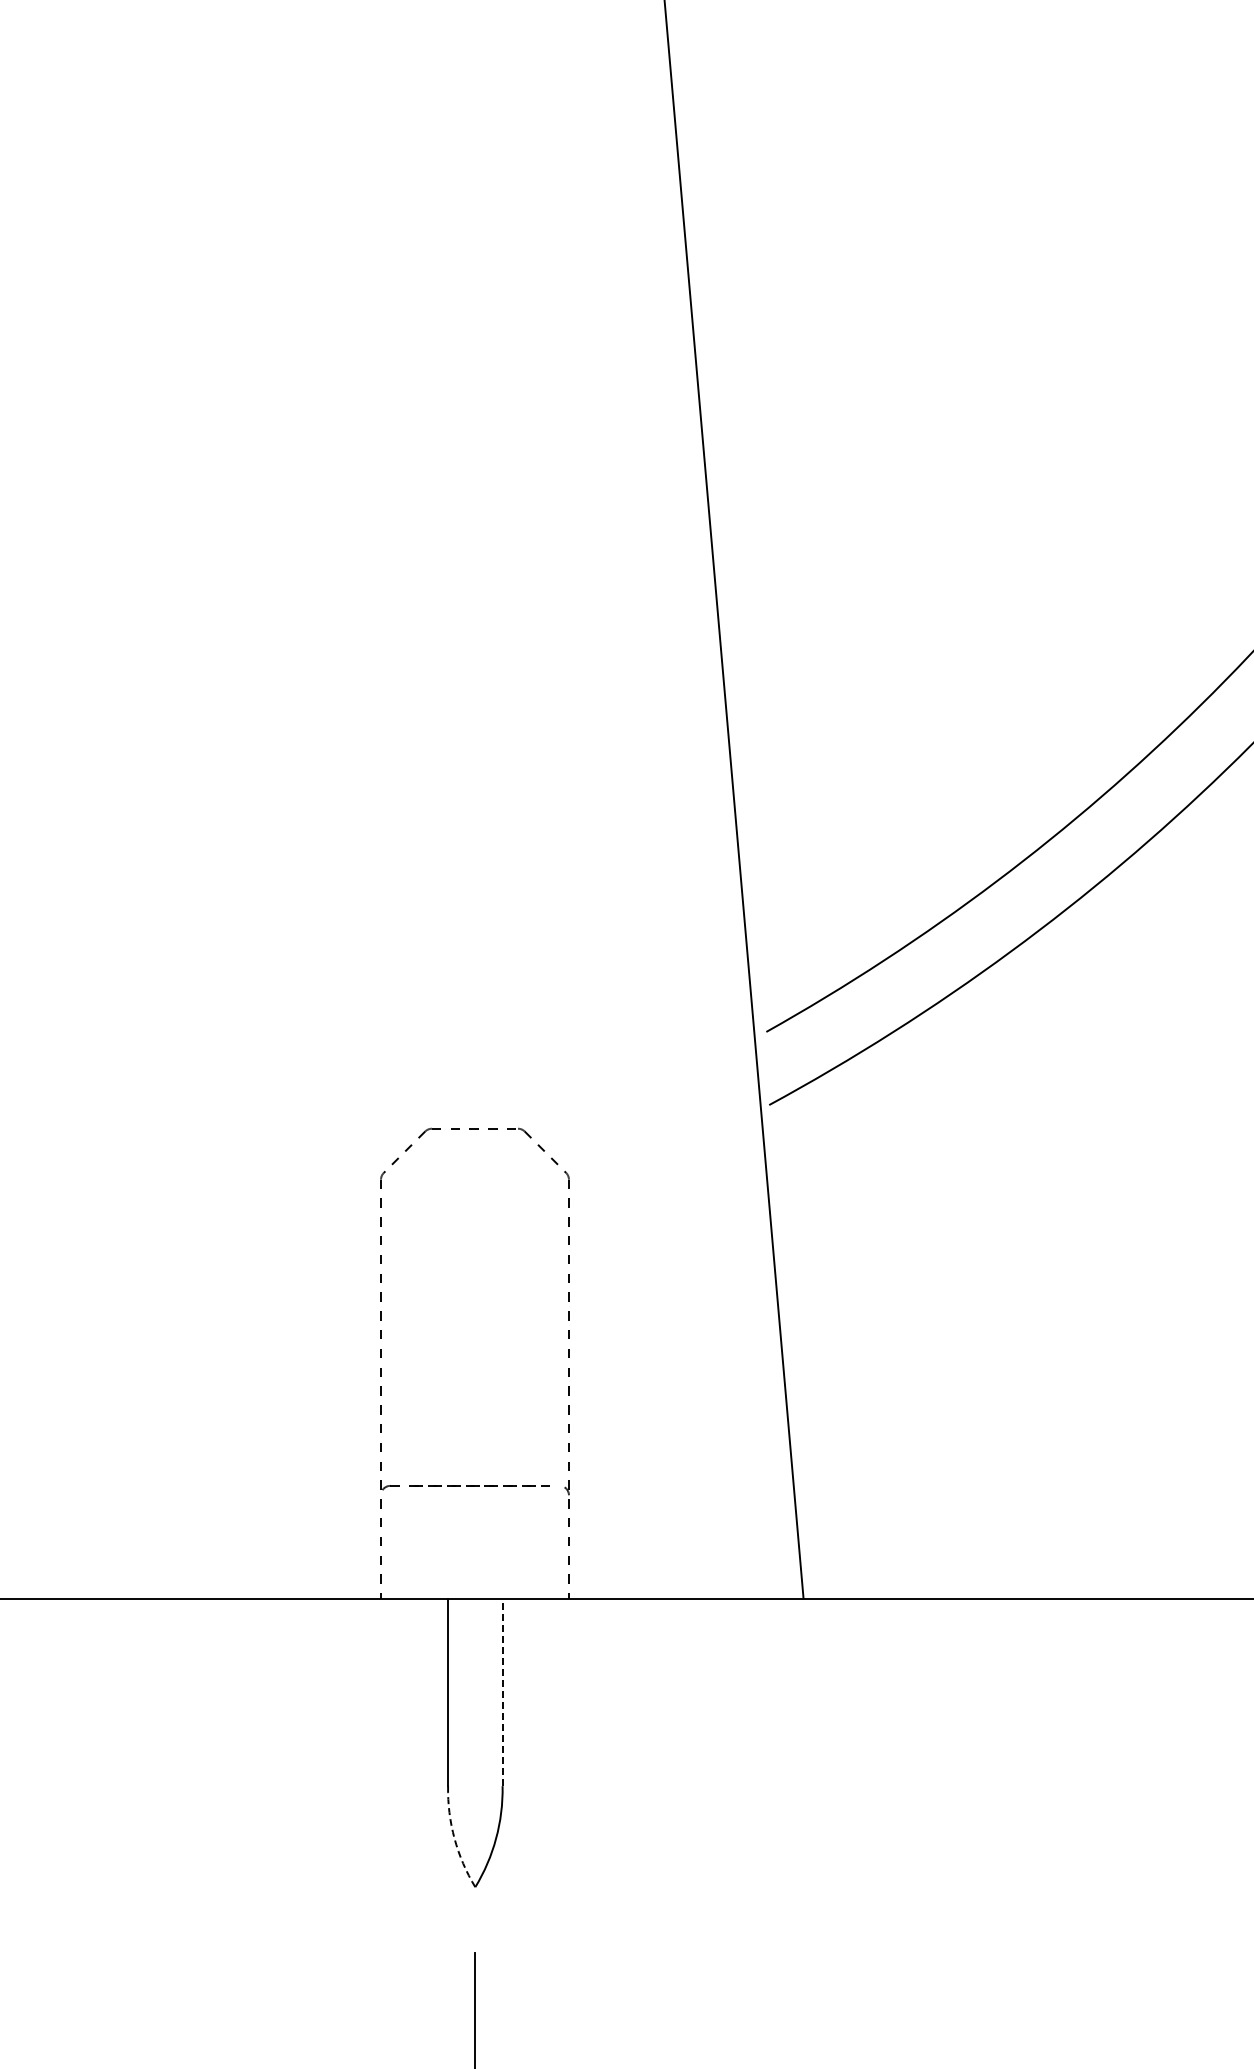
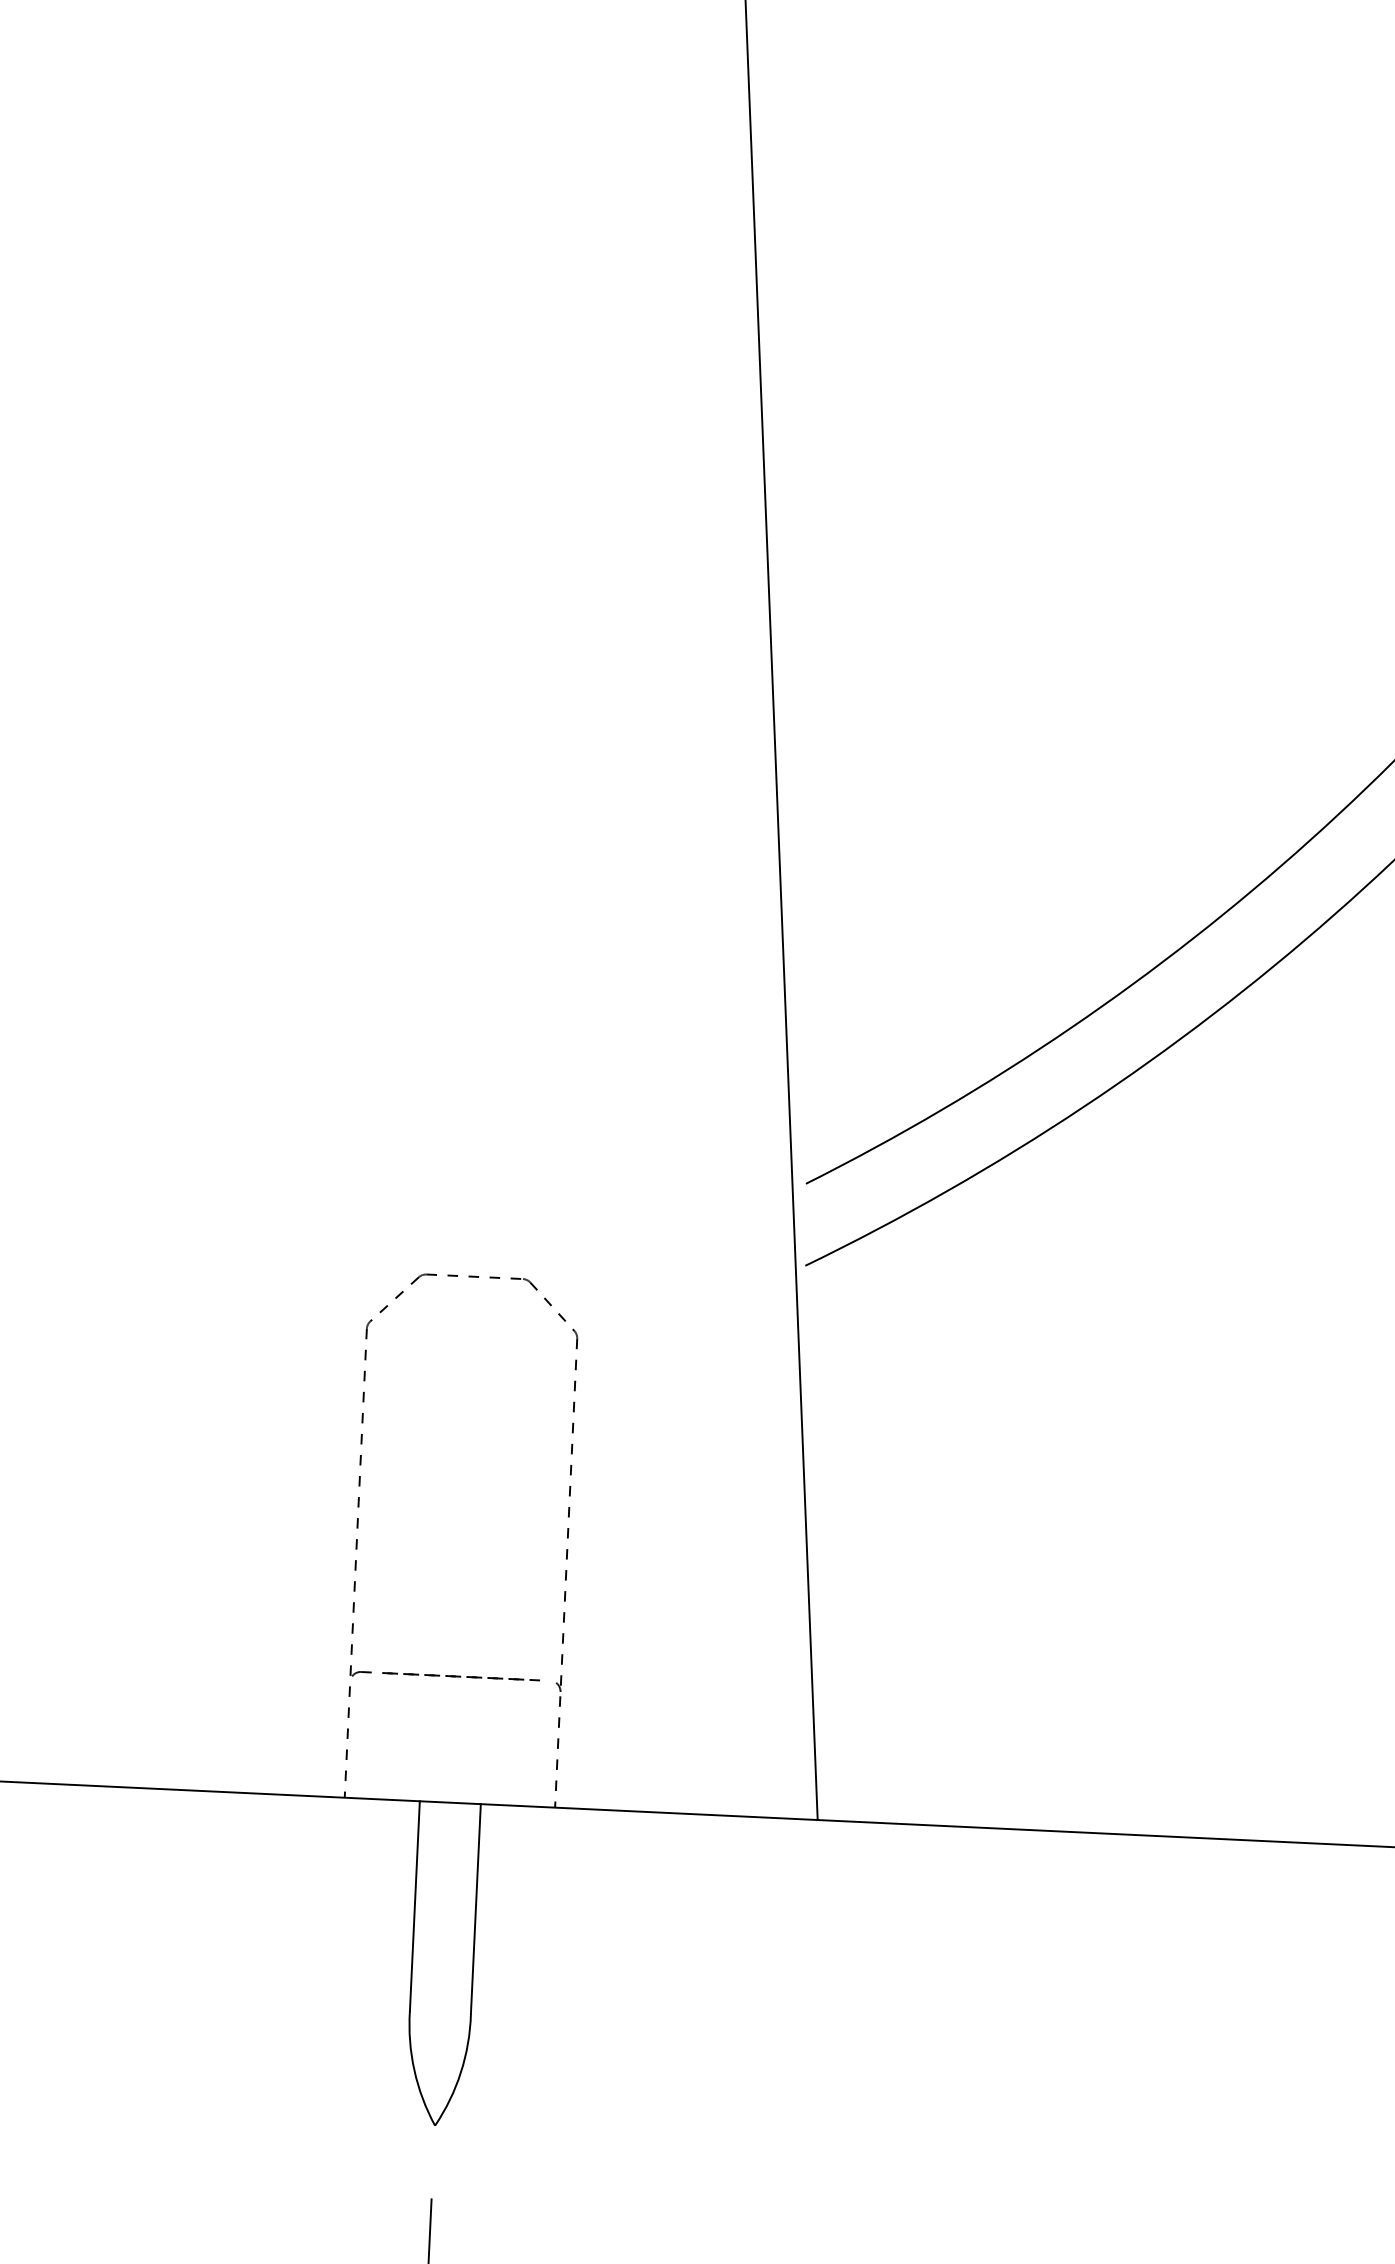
line: (502, 1692) -> (475, 1909), dashed -> solid
arc: (454, 1838) -> (414, 2070), dashed -> solid

